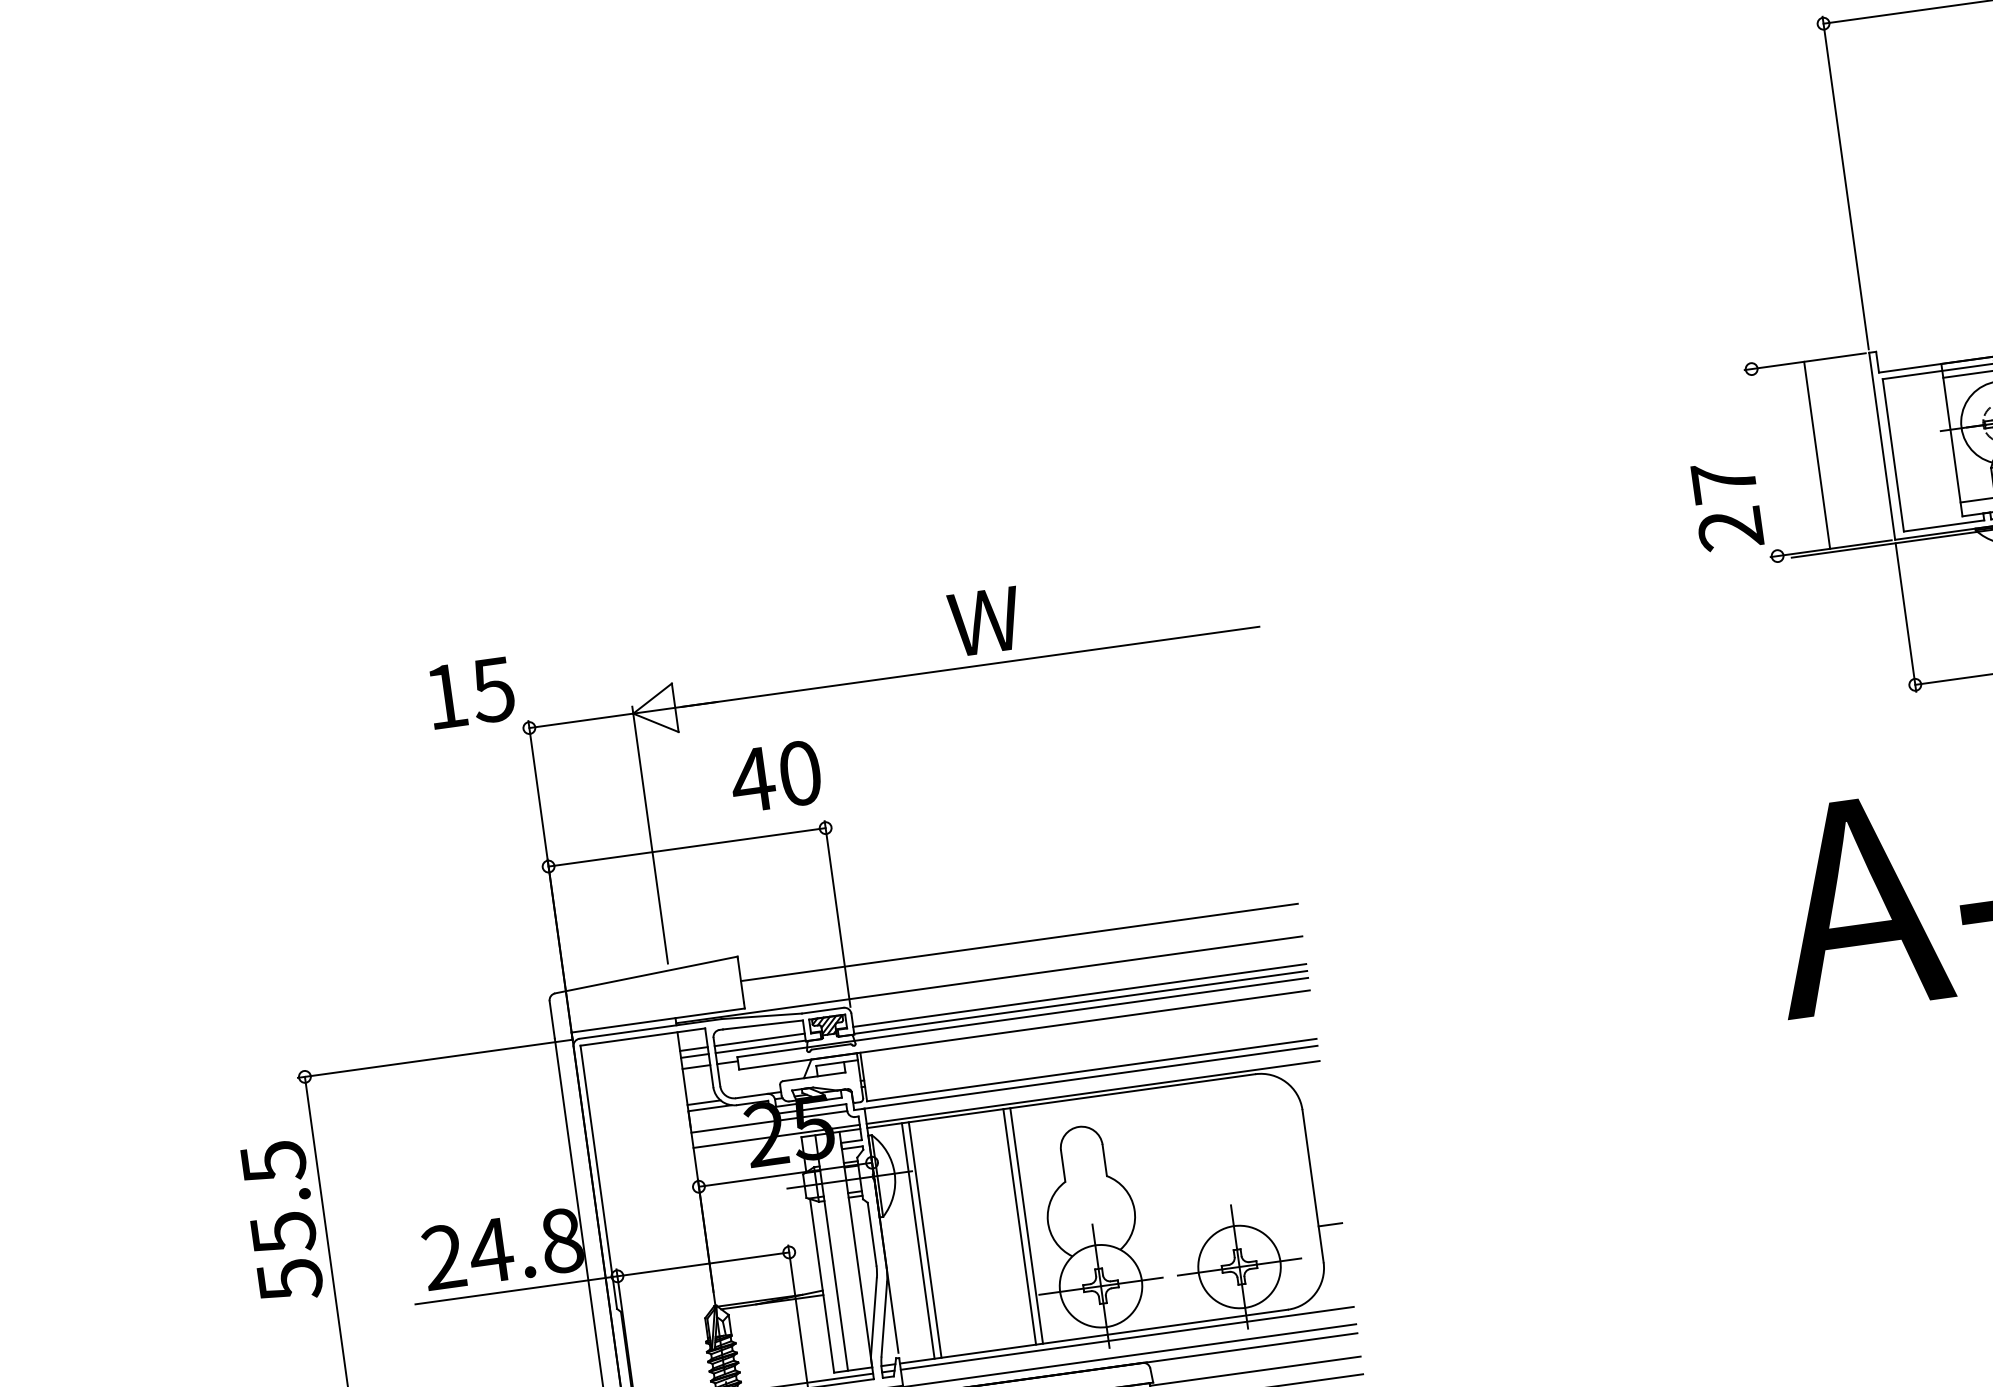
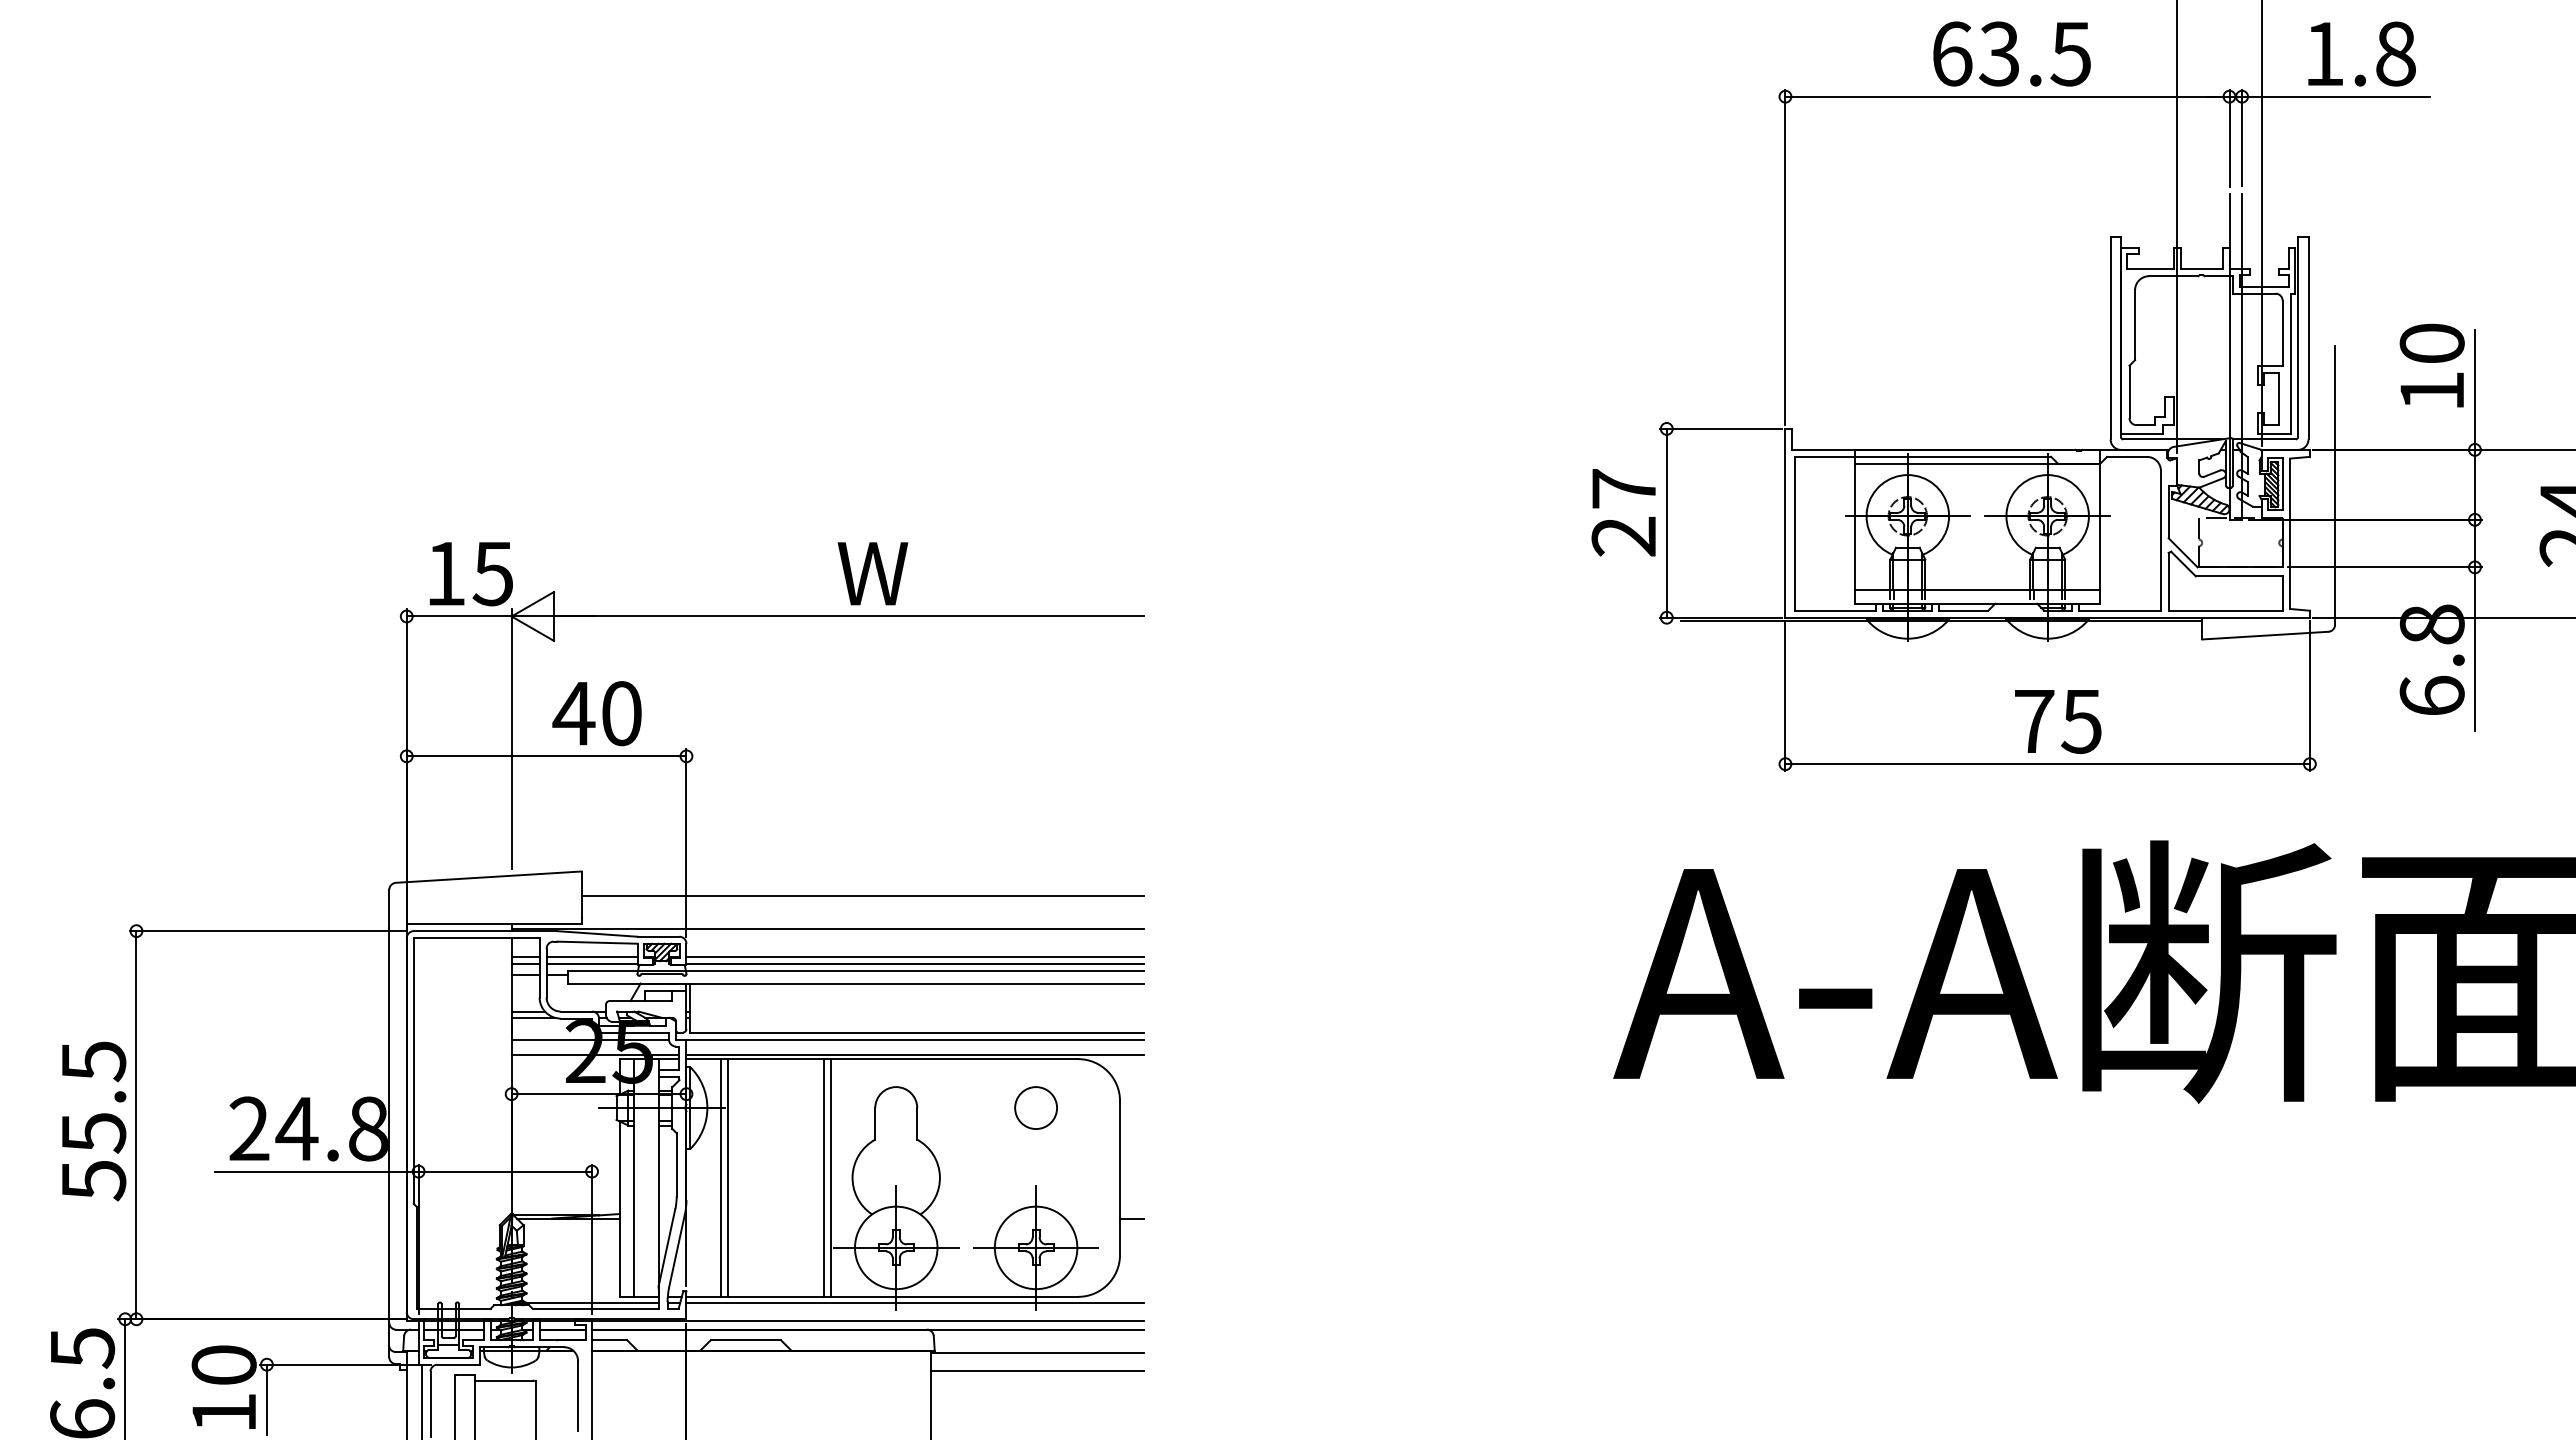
line: (1816, 454) -> (1666, 522), moved
text: (1726, 505) -> (1623, 512), moved
text: (470, 693) -> (470, 574), moved
text: (775, 776) -> (596, 713), moved
circle: (1219, 1128) -> (1035, 1107), added
text: (282, 1221) -> (94, 1121), moved

